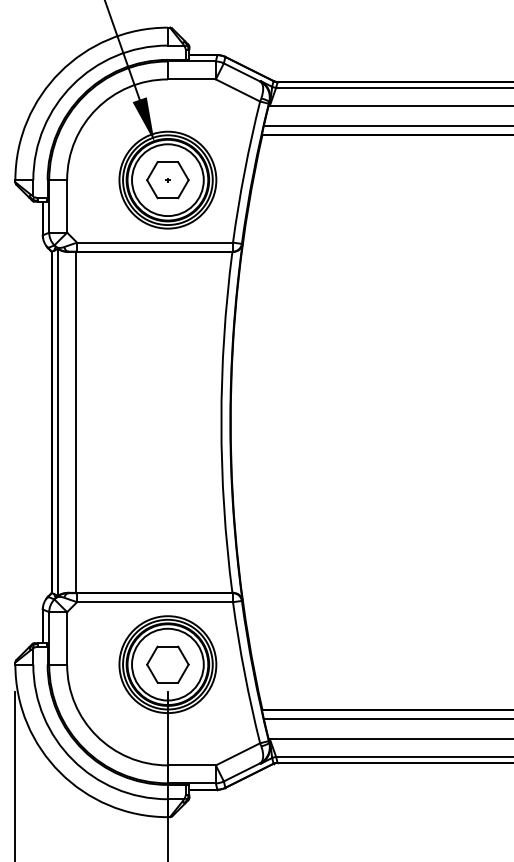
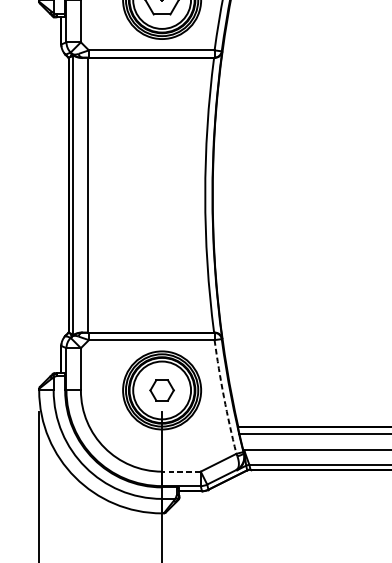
part: (167, 664) -> (161, 390), size x0.7
arc: (244, 673) -> (223, 397), solid -> dashed
line: (191, 765) -> (181, 471), solid -> dashed

